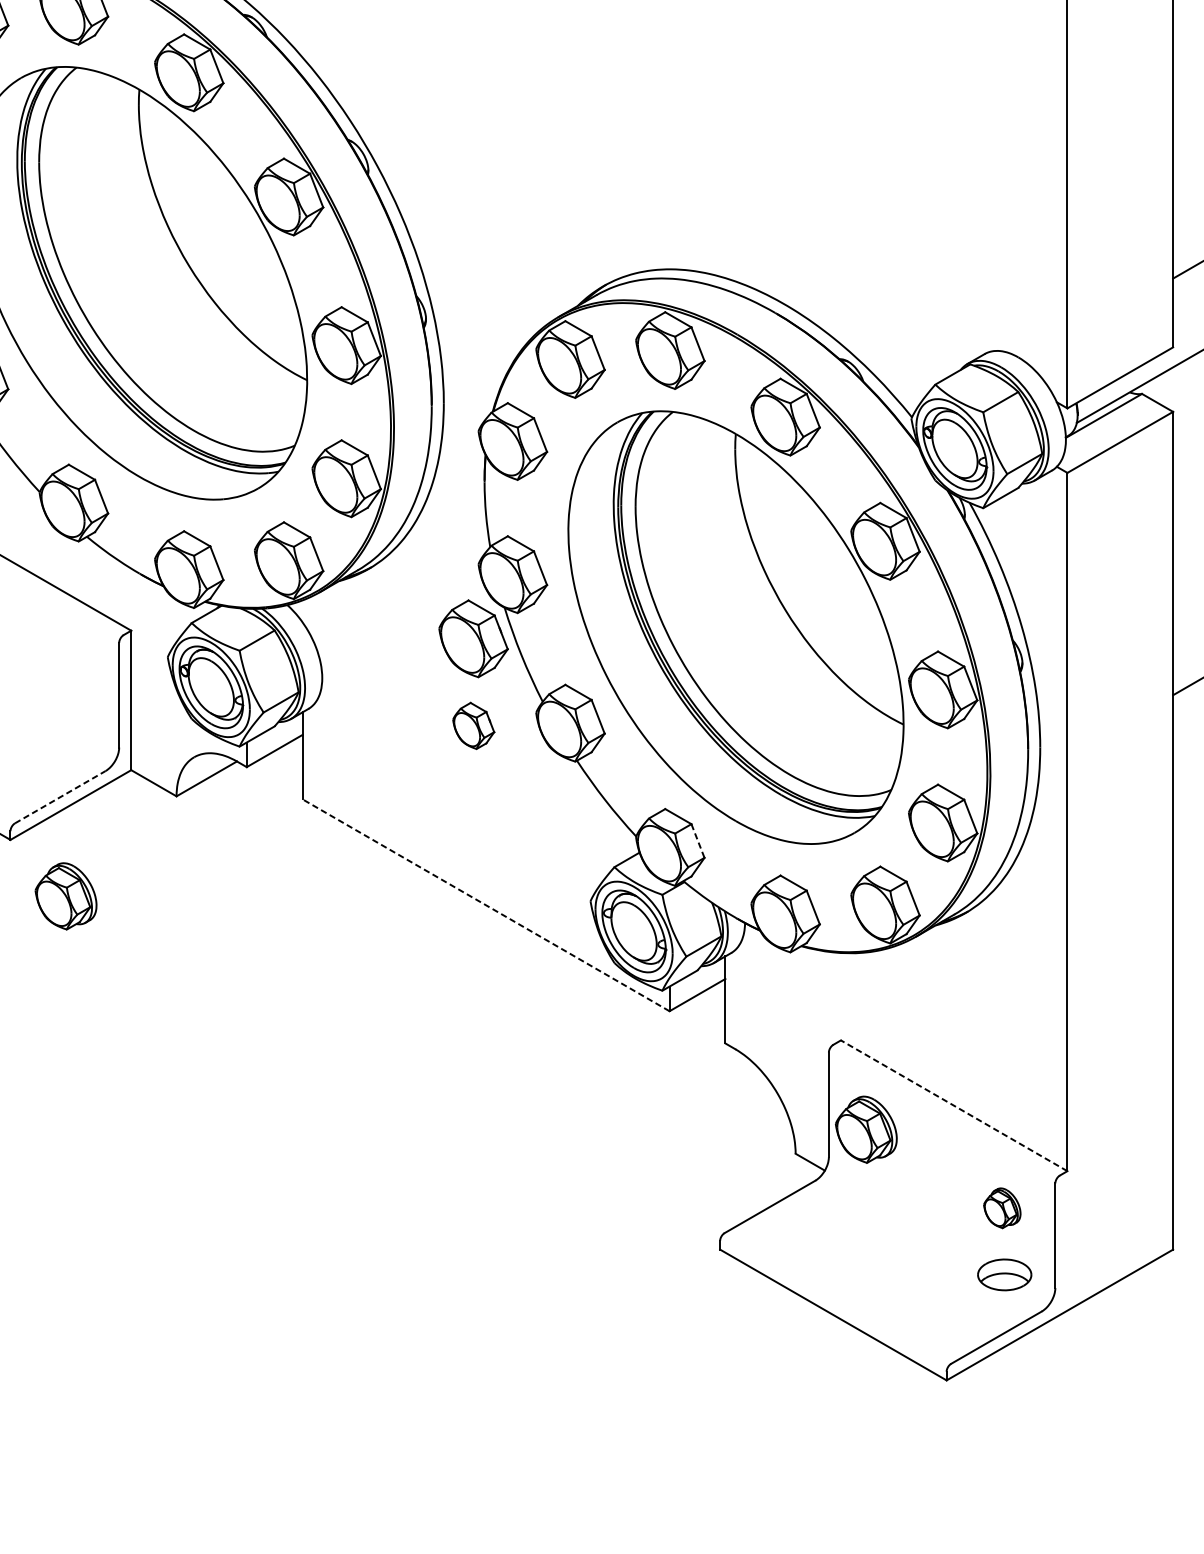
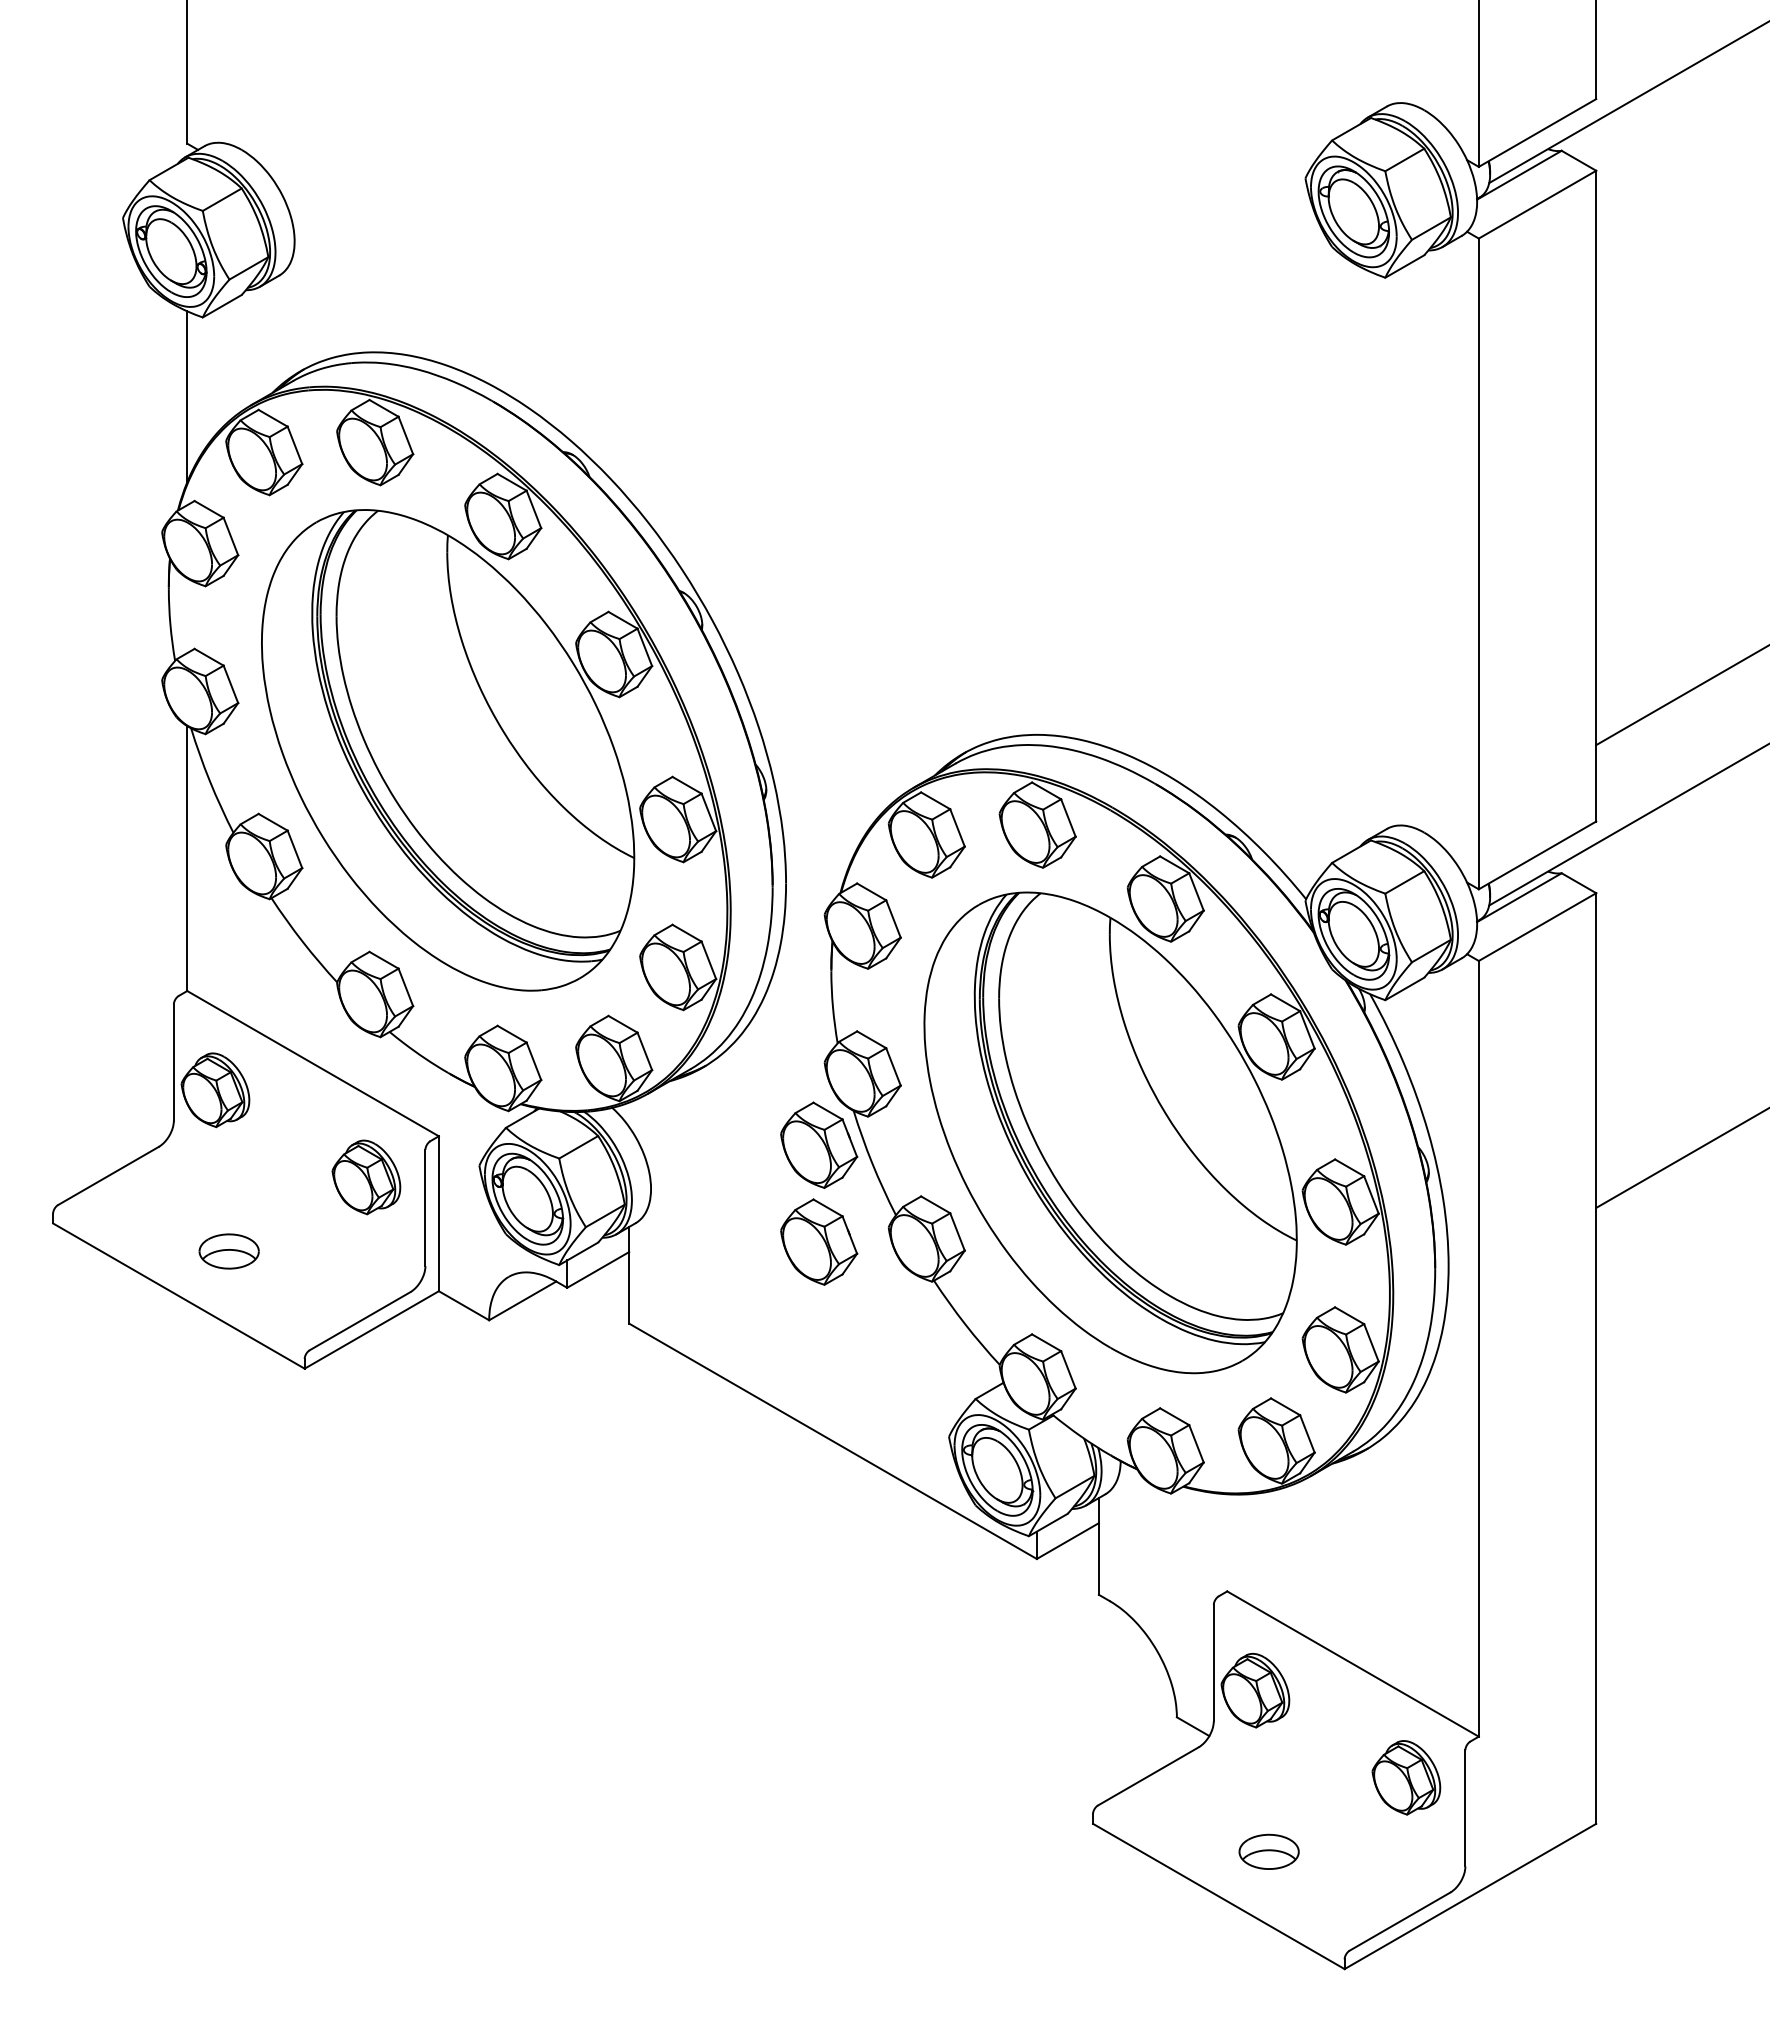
part: (473, 725) -> (819, 1241), size x1.67
line: (60, 796) -> (360, 1320), dashed -> solid
line: (698, 841) -> (1068, 1370), dashed -> solid
part: (66, 896) -> (366, 1177), moved
line: (485, 905) -> (832, 1441), dashed -> solid
line: (953, 1105) -> (1352, 1663), dashed -> solid
part: (1002, 1207) -> (1406, 1777), size x1.67
part: (1004, 1274) -> (1268, 1851), moved

